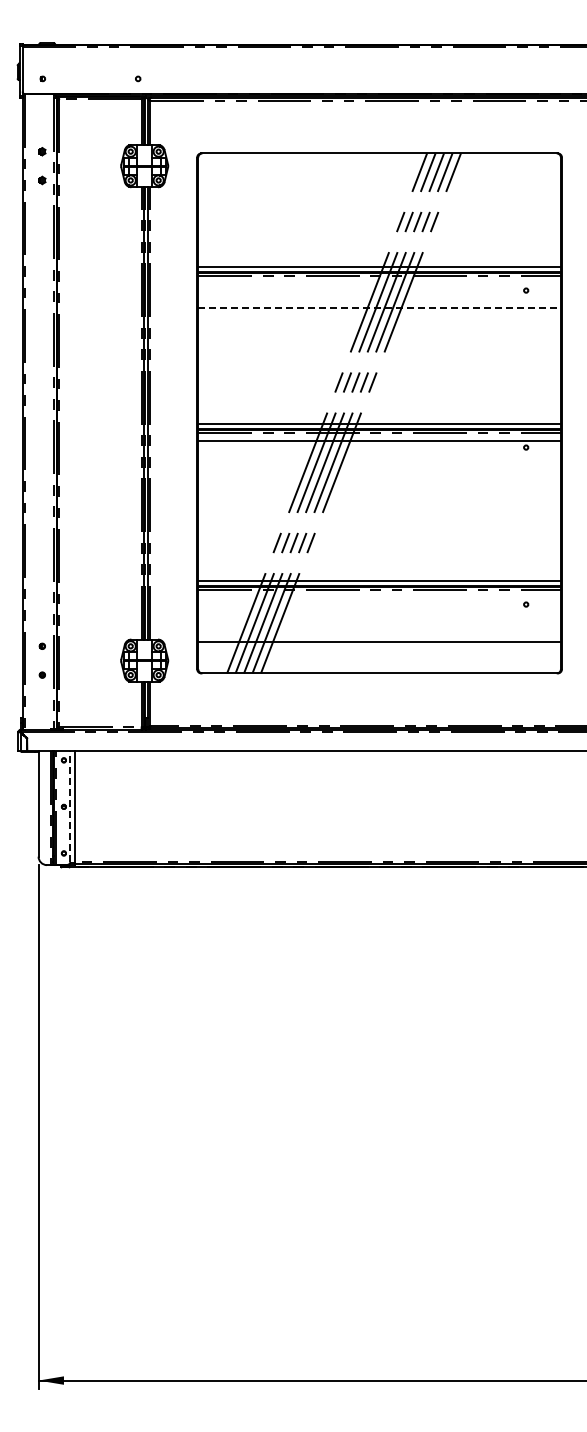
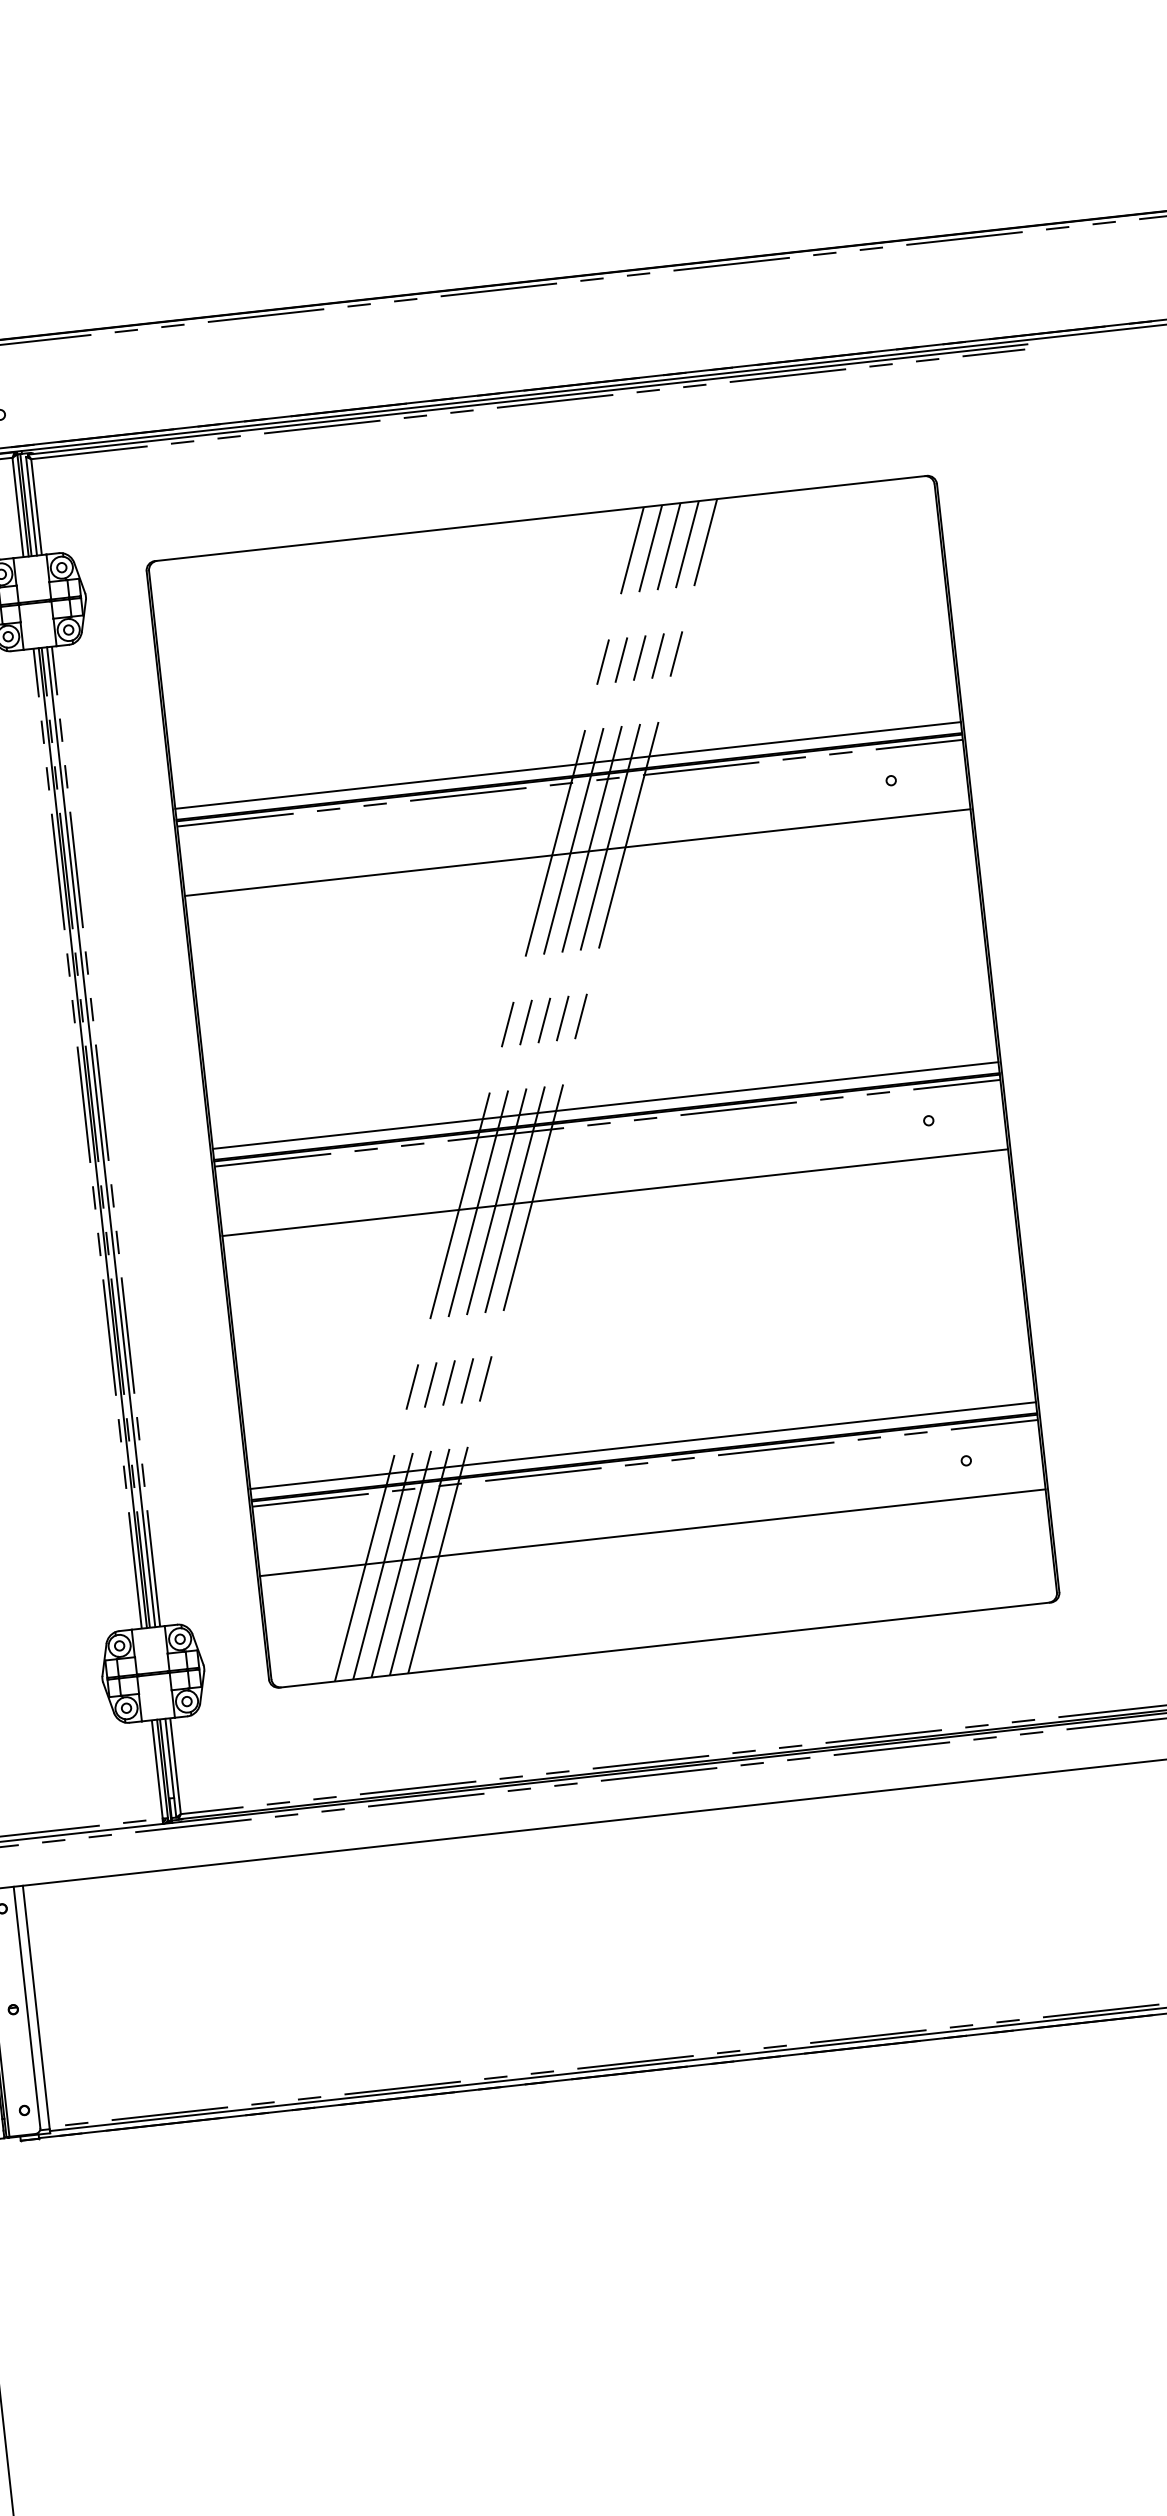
line: (380, 307) -> (579, 852), dashed -> solid
line: (379, 440) -> (615, 1192), moved
line: (379, 641) -> (652, 1532), moved
line: (70, 806) -> (27, 2007), dashed -> solid

